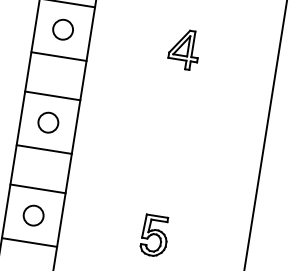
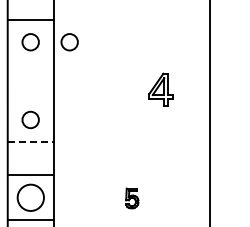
circle: (109, 37) -> (69, 42), added
part: (183, 49) -> (160, 89), moved
line: (58, 56) -> (30, 64), removed
line: (52, 95) -> (30, 97), removed
line: (45, 149) -> (31, 142), solid -> dashed
circle: (33, 215) -> (30, 197), size x1.6
part: (155, 235) -> (132, 198), size x0.6

